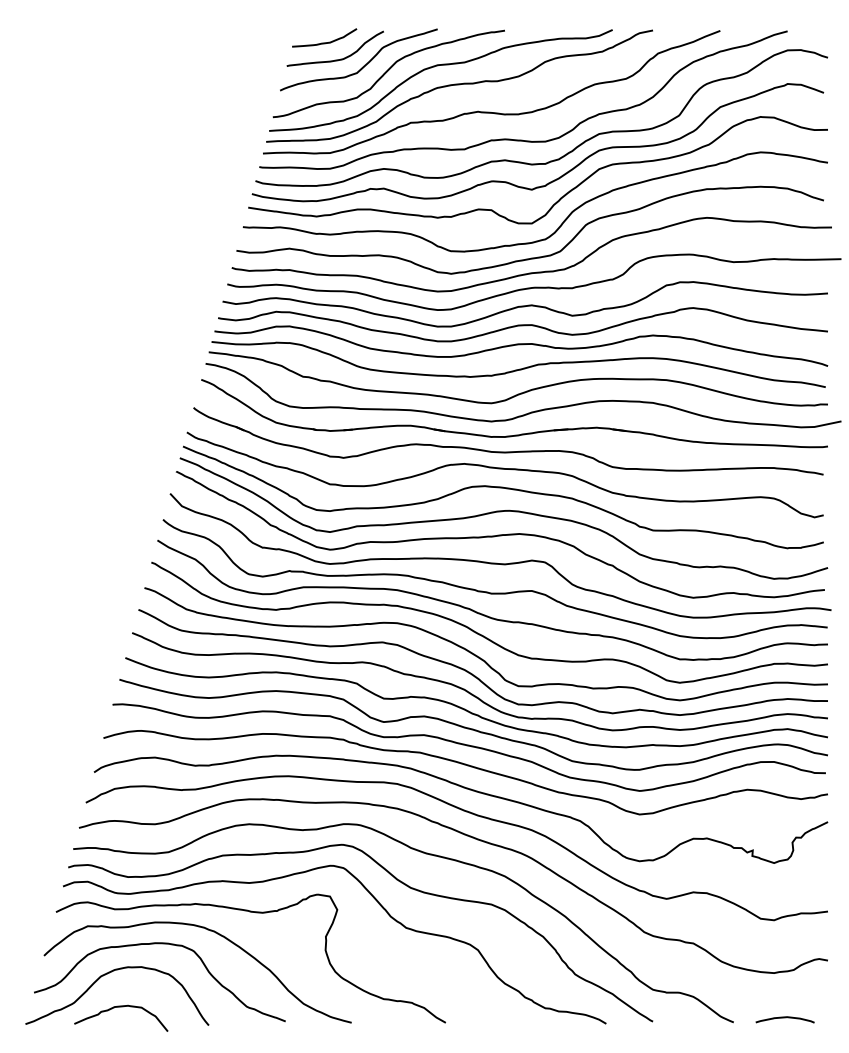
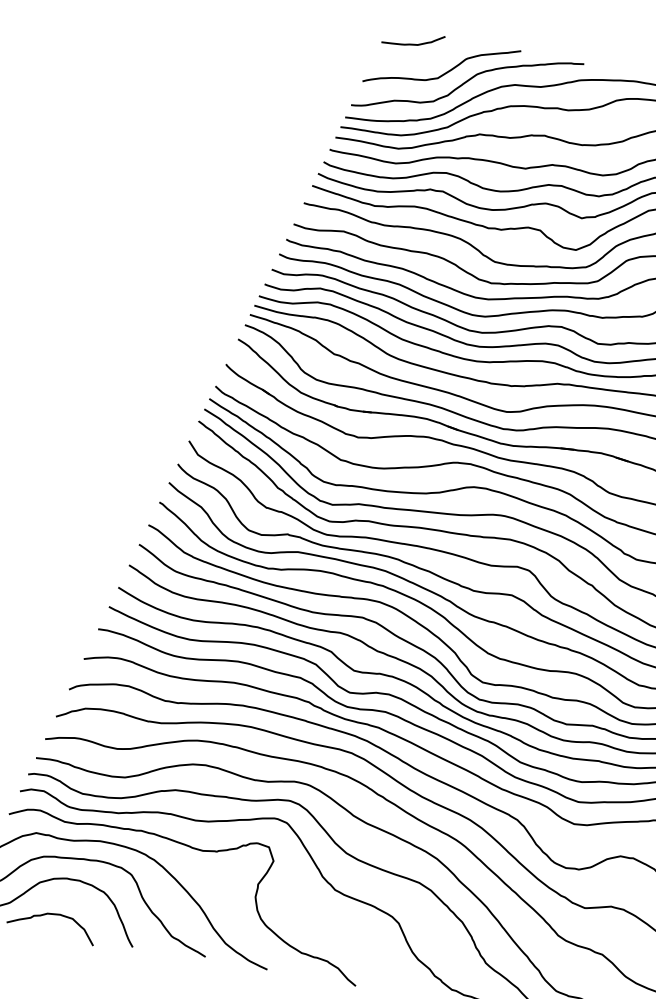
curve: (334, 59) -> (419, 61), removed

